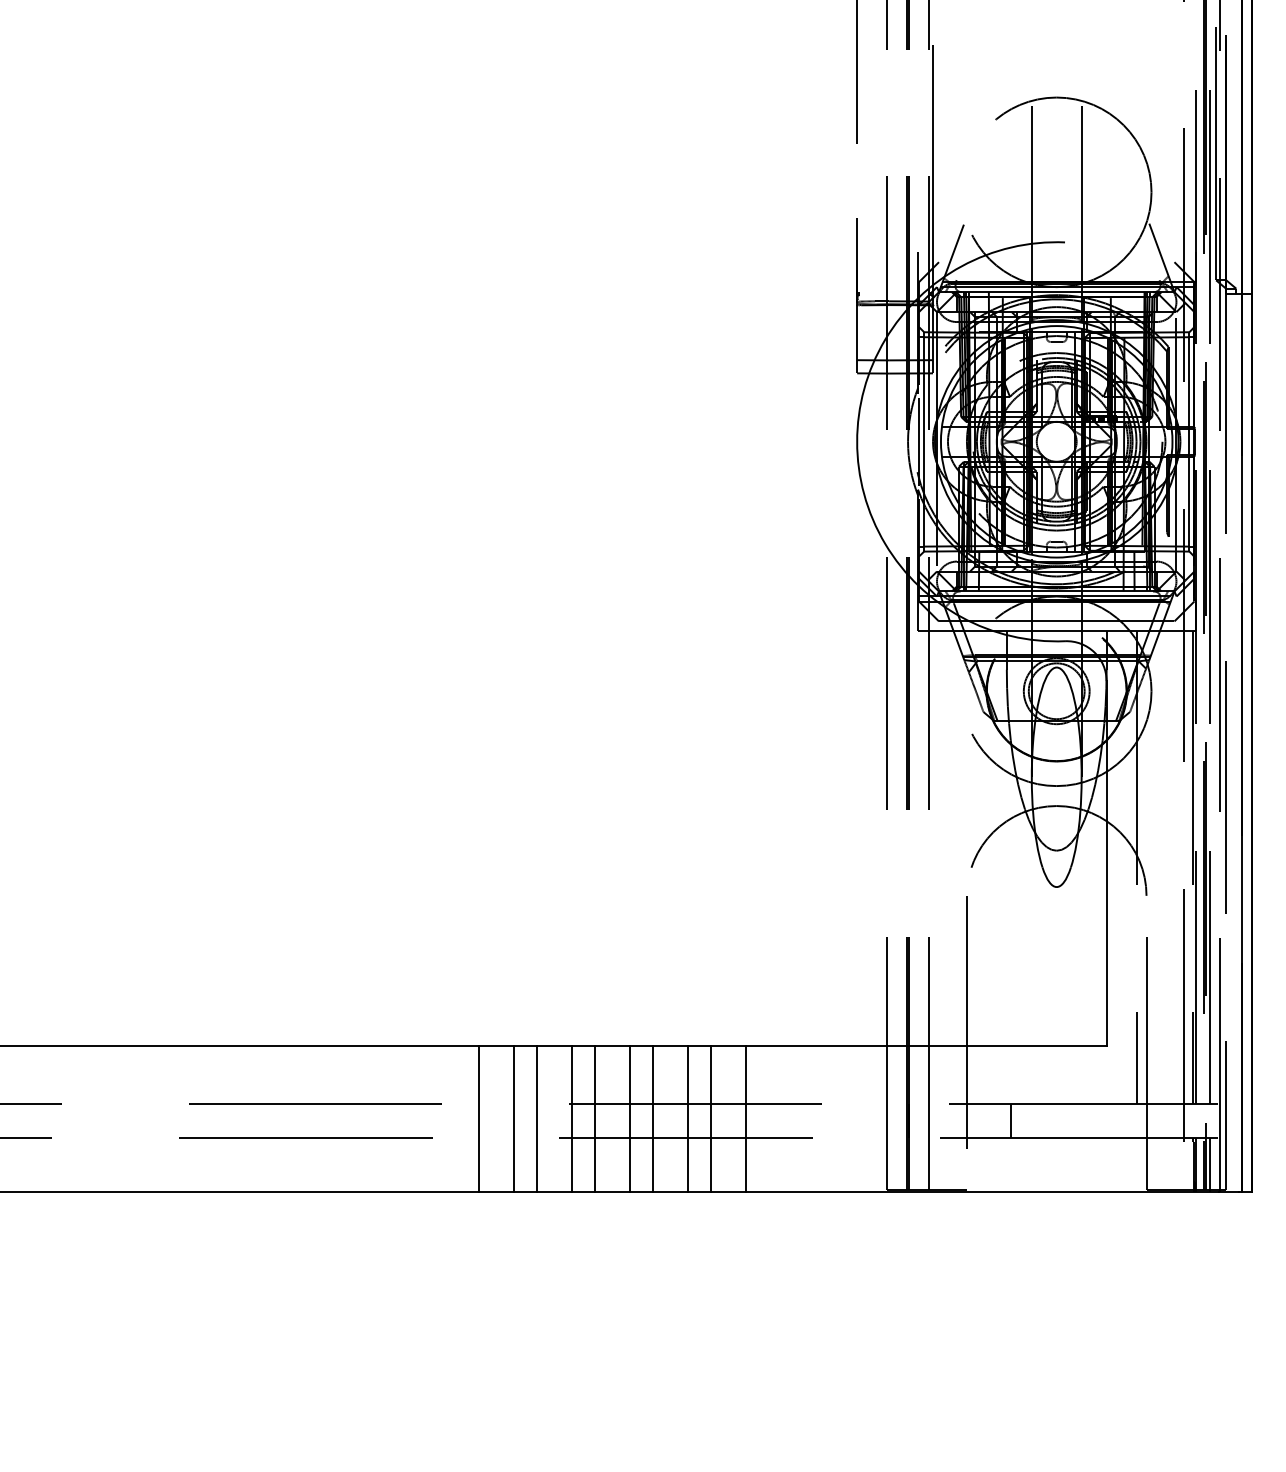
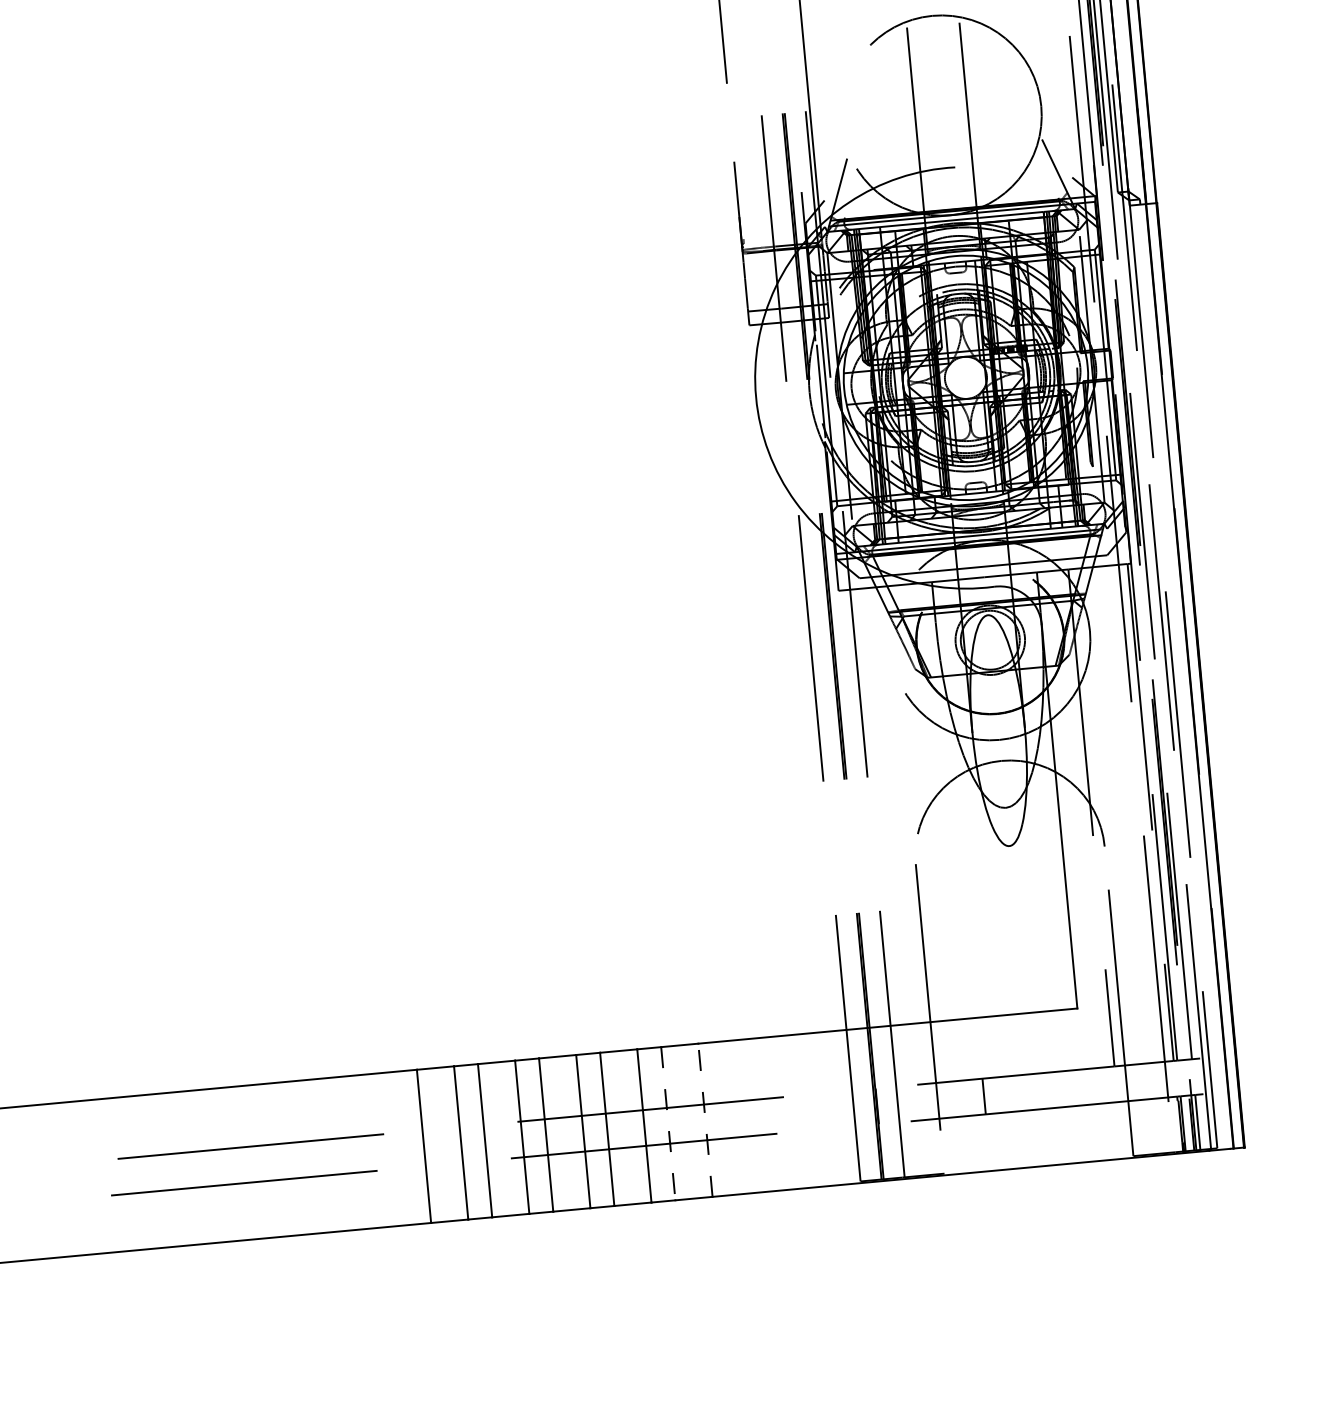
line: (710, 1118) -> (667, 1123), solid -> dashed
line: (746, 1118) -> (705, 1119), solid -> dashed

